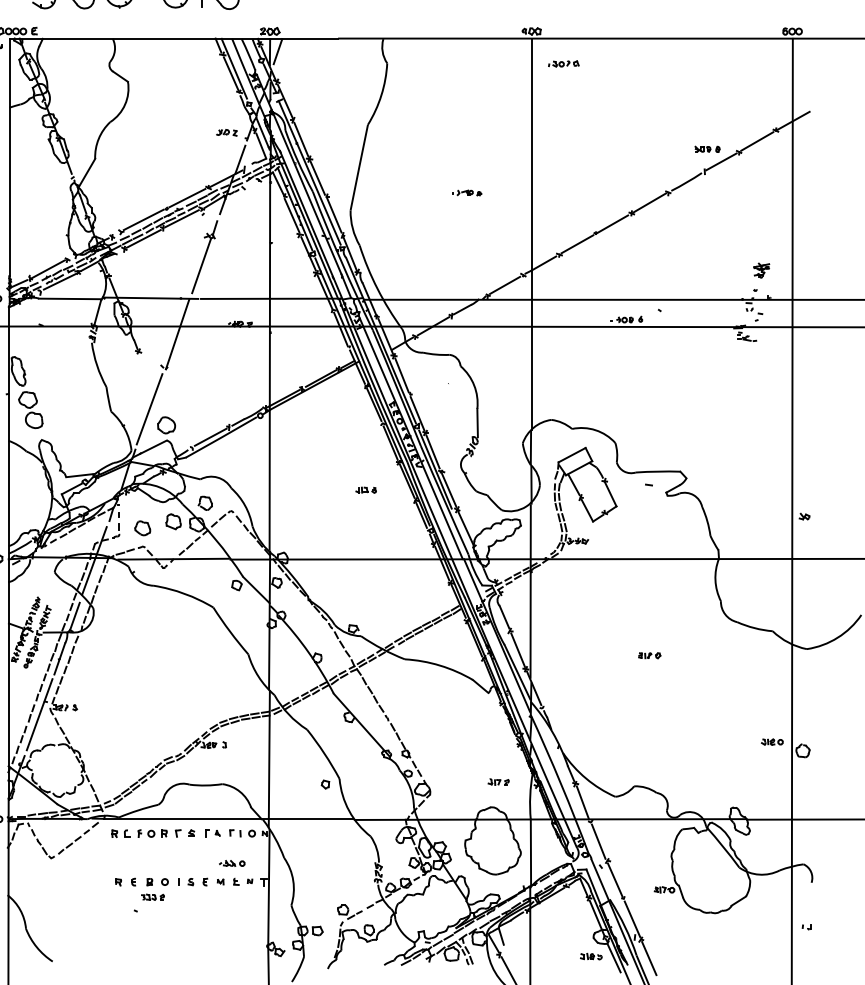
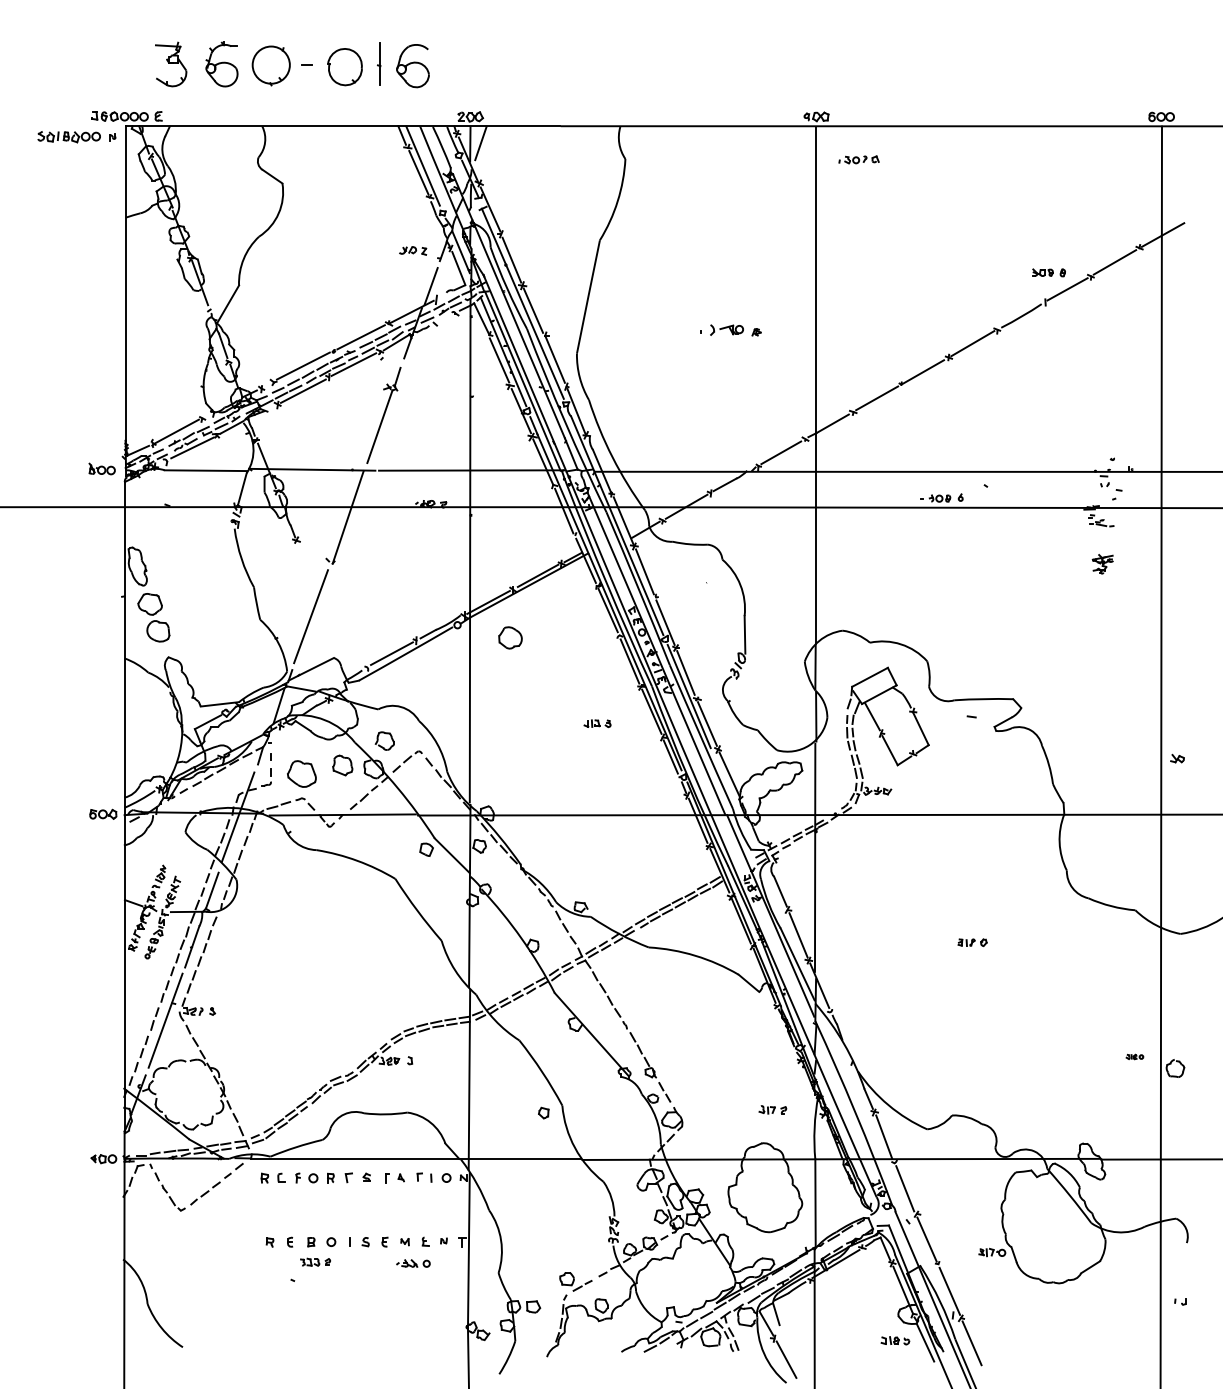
part: (467, 192) -> (731, 330), size x1.6
part: (761, 270) -> (1102, 564), moved
part: (166, 425) -> (510, 637), moved
part: (142, 528) -> (301, 774), size x1.4
part: (772, 741) -> (1134, 1056), size x0.6
part: (232, 863) -> (413, 1263), moved

